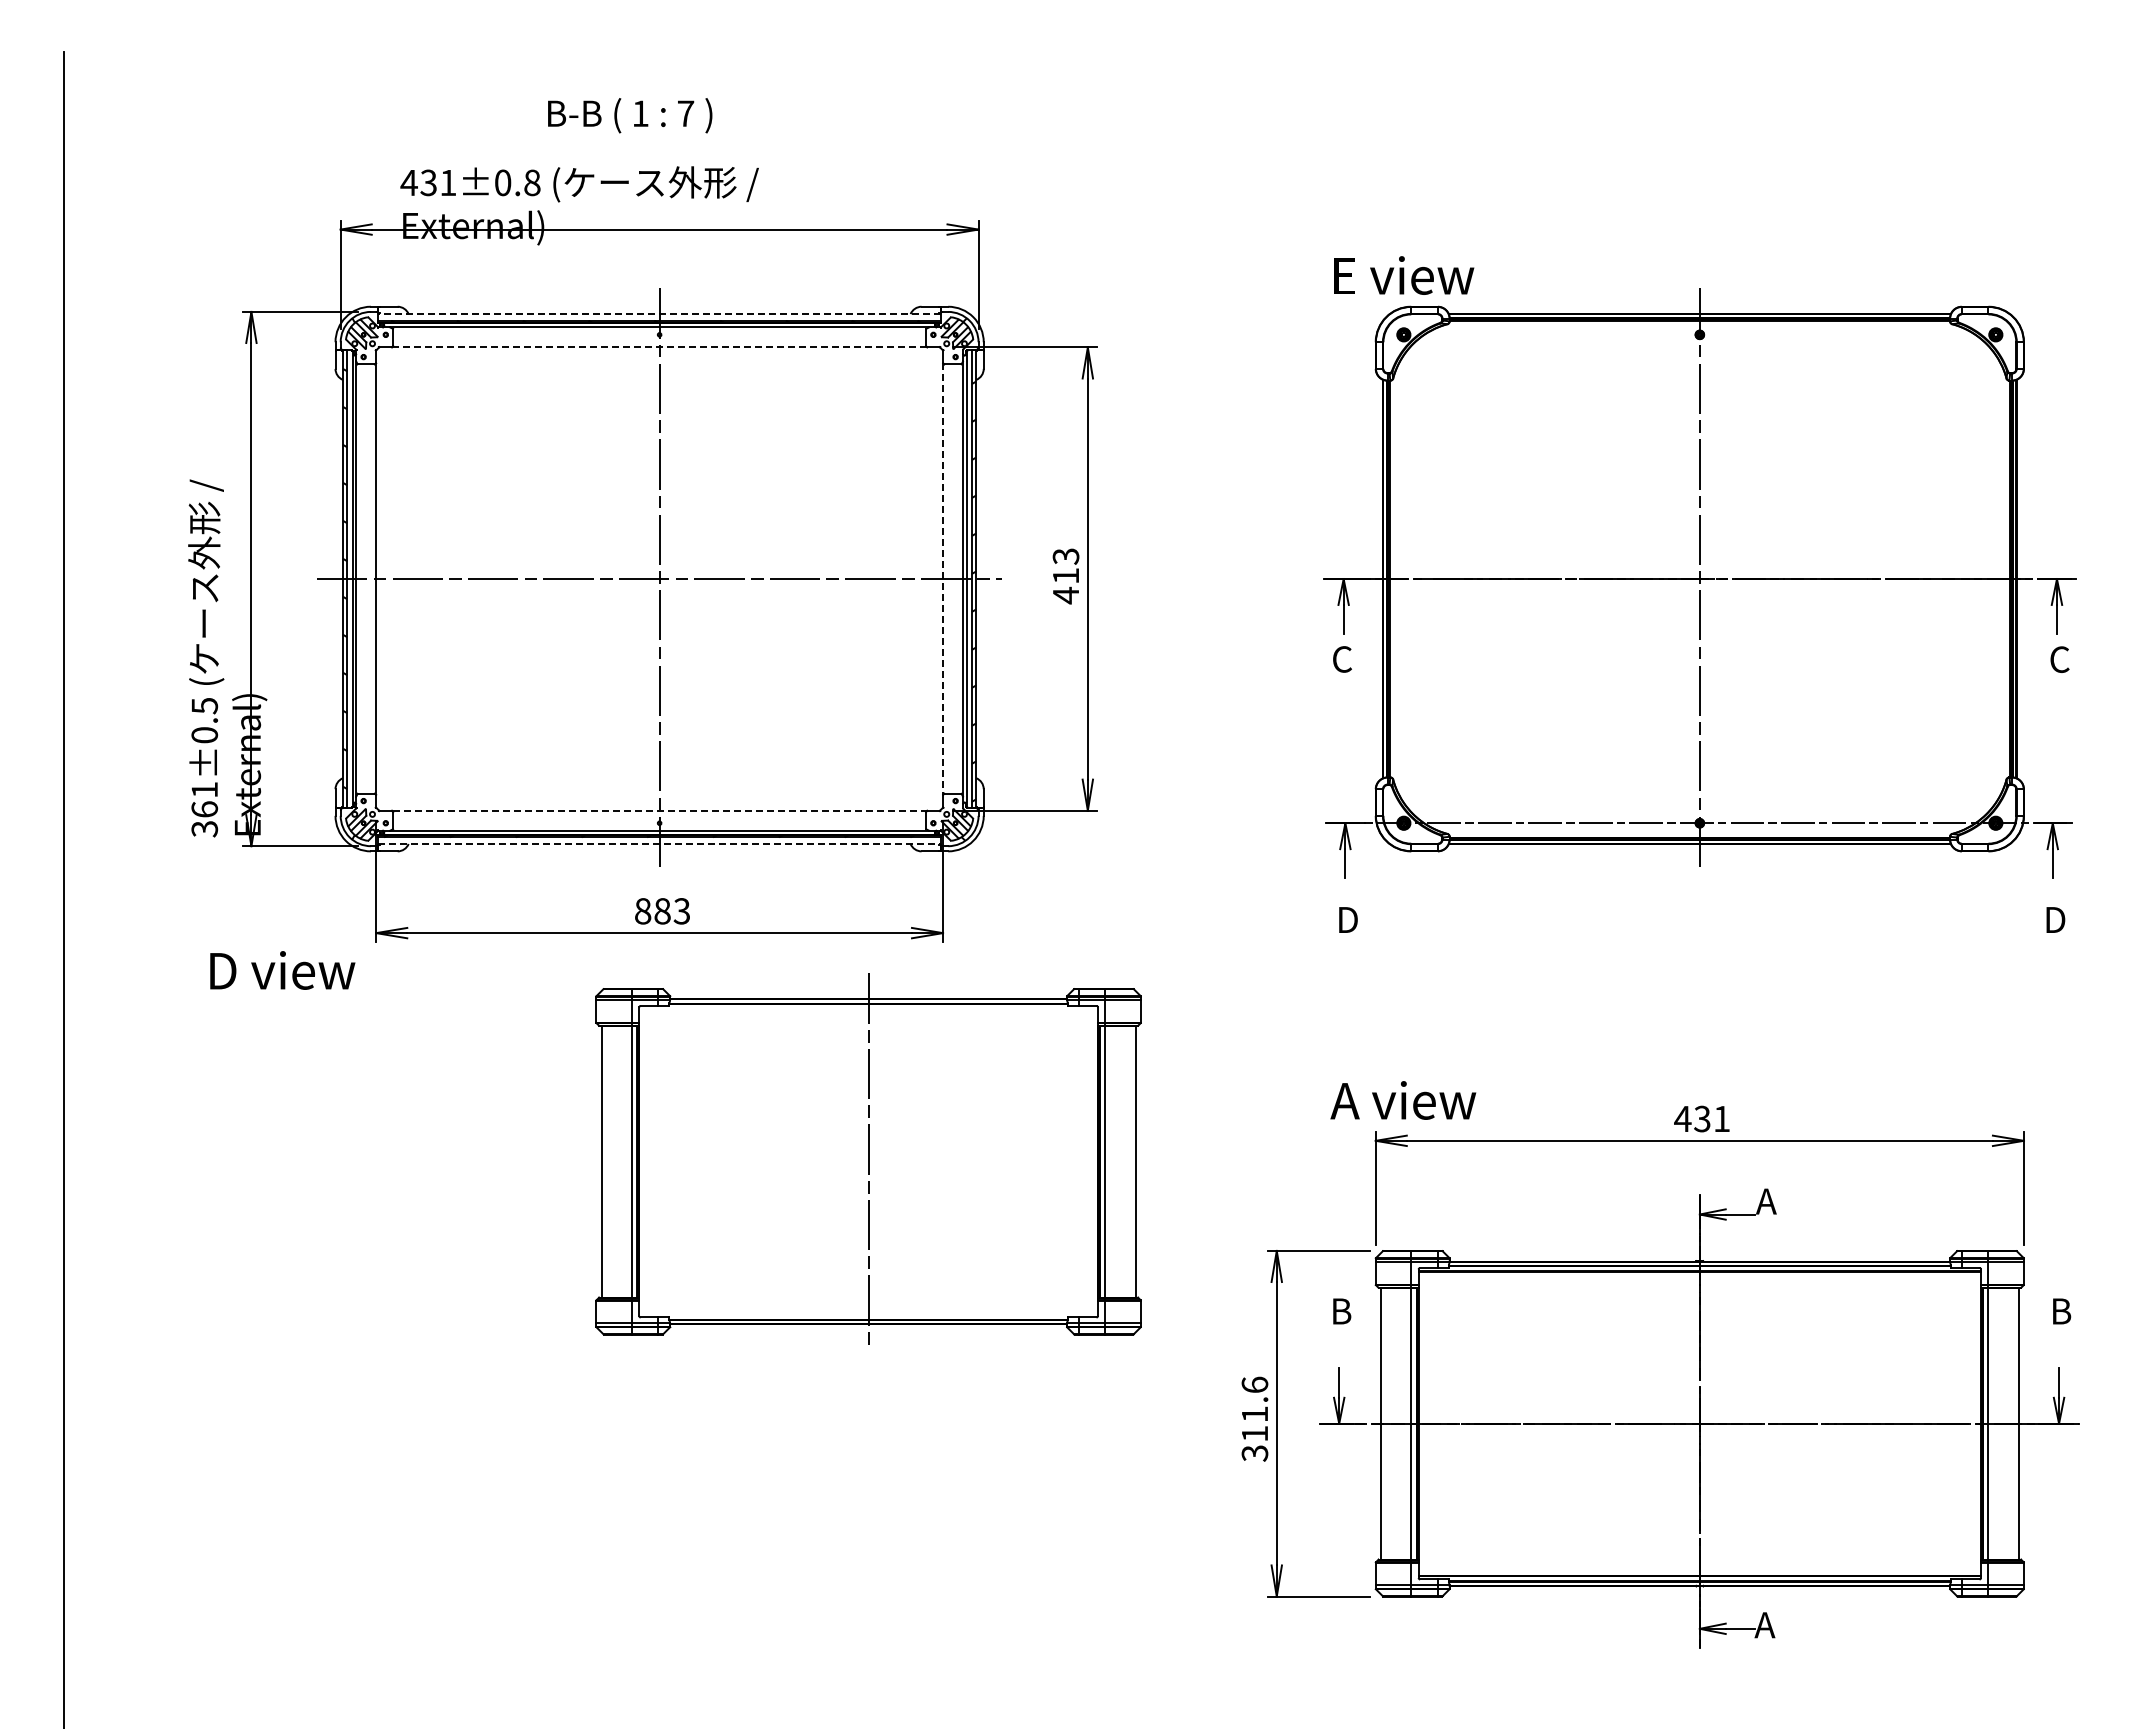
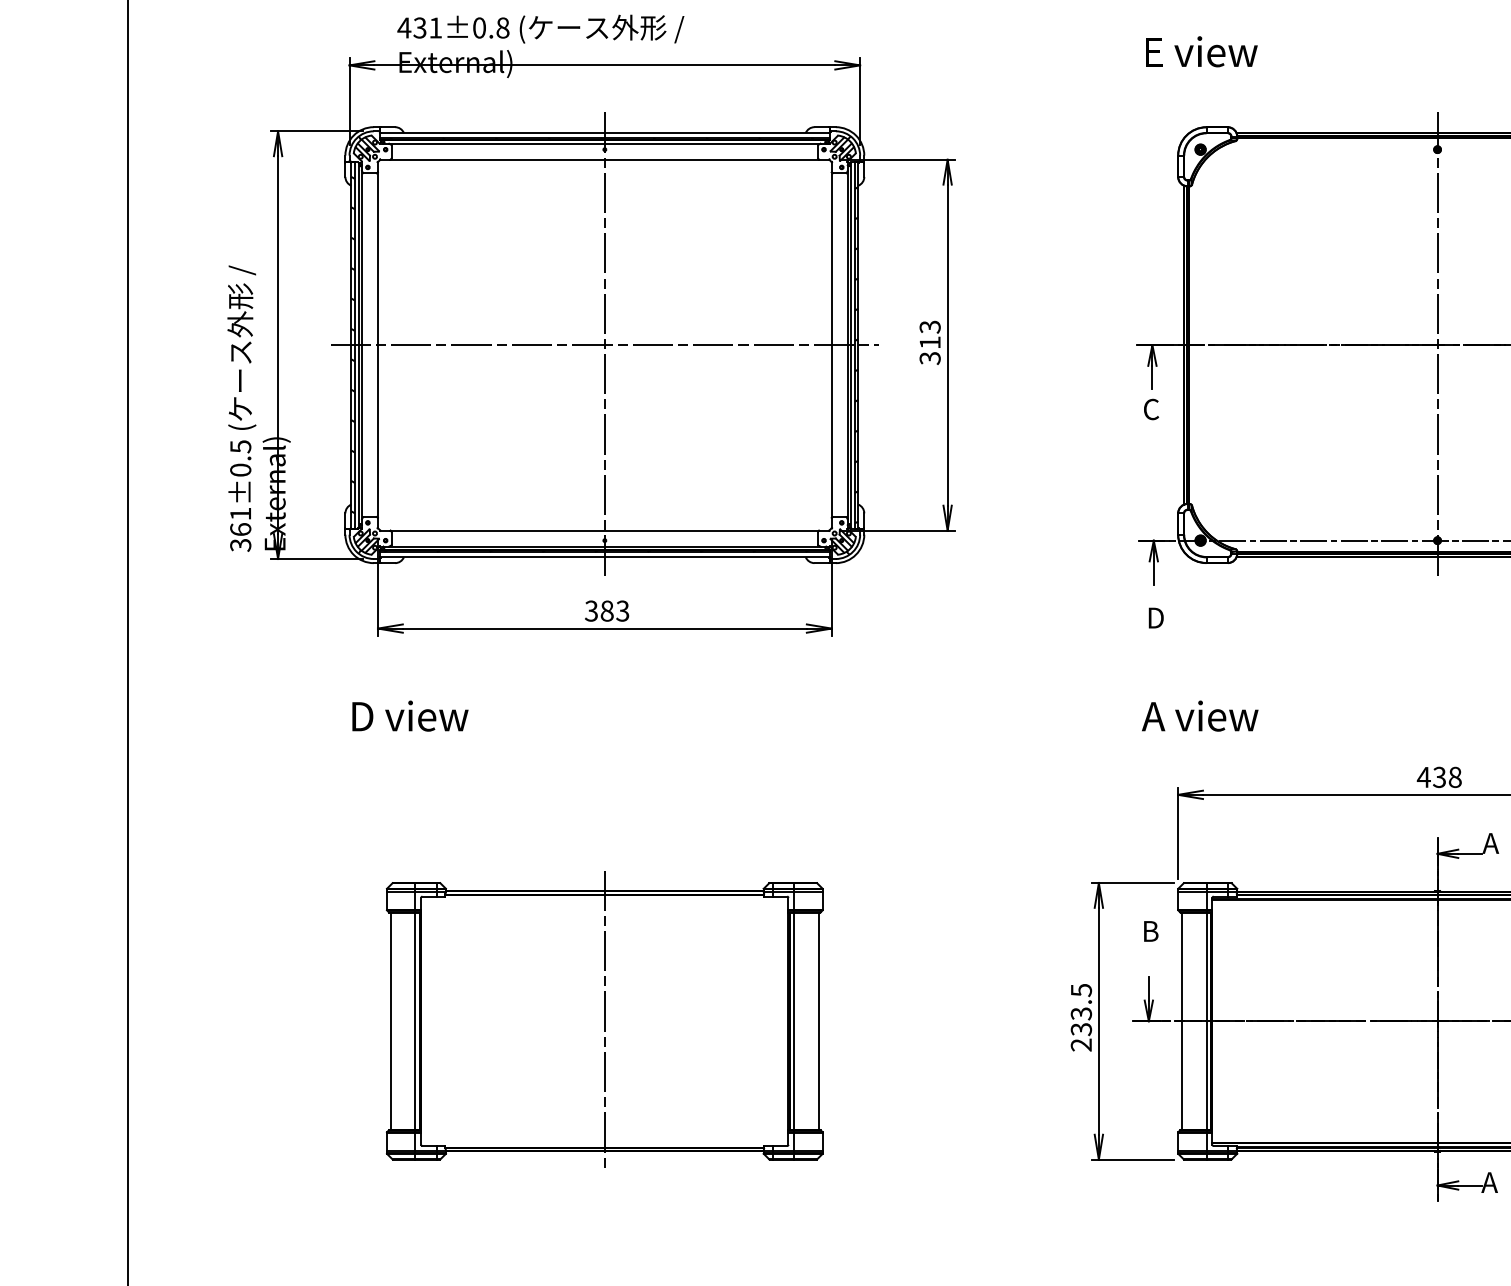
text: (1404, 275) -> (1201, 51), moved
line: (659, 314) -> (604, 133), dashed -> solid
line: (659, 347) -> (604, 159), dashed -> solid
line: (943, 579) -> (832, 345), dashed -> solid
text: (1065, 595) -> (929, 358), 413 -> 313
line: (659, 810) -> (604, 530), dashed -> solid
line: (660, 843) -> (605, 556), dashed -> solid
text: (642, 911) -> (591, 611), 883 -> 383
text: (282, 970) -> (410, 716), moved
text: (1403, 1100) -> (1200, 716), moved
text: (1722, 1118) -> (1455, 776), 431 -> 438
part: (868, 1158) -> (604, 1018), moved
text: (1254, 1418) -> (1081, 1017), 311.6 -> 233.5

